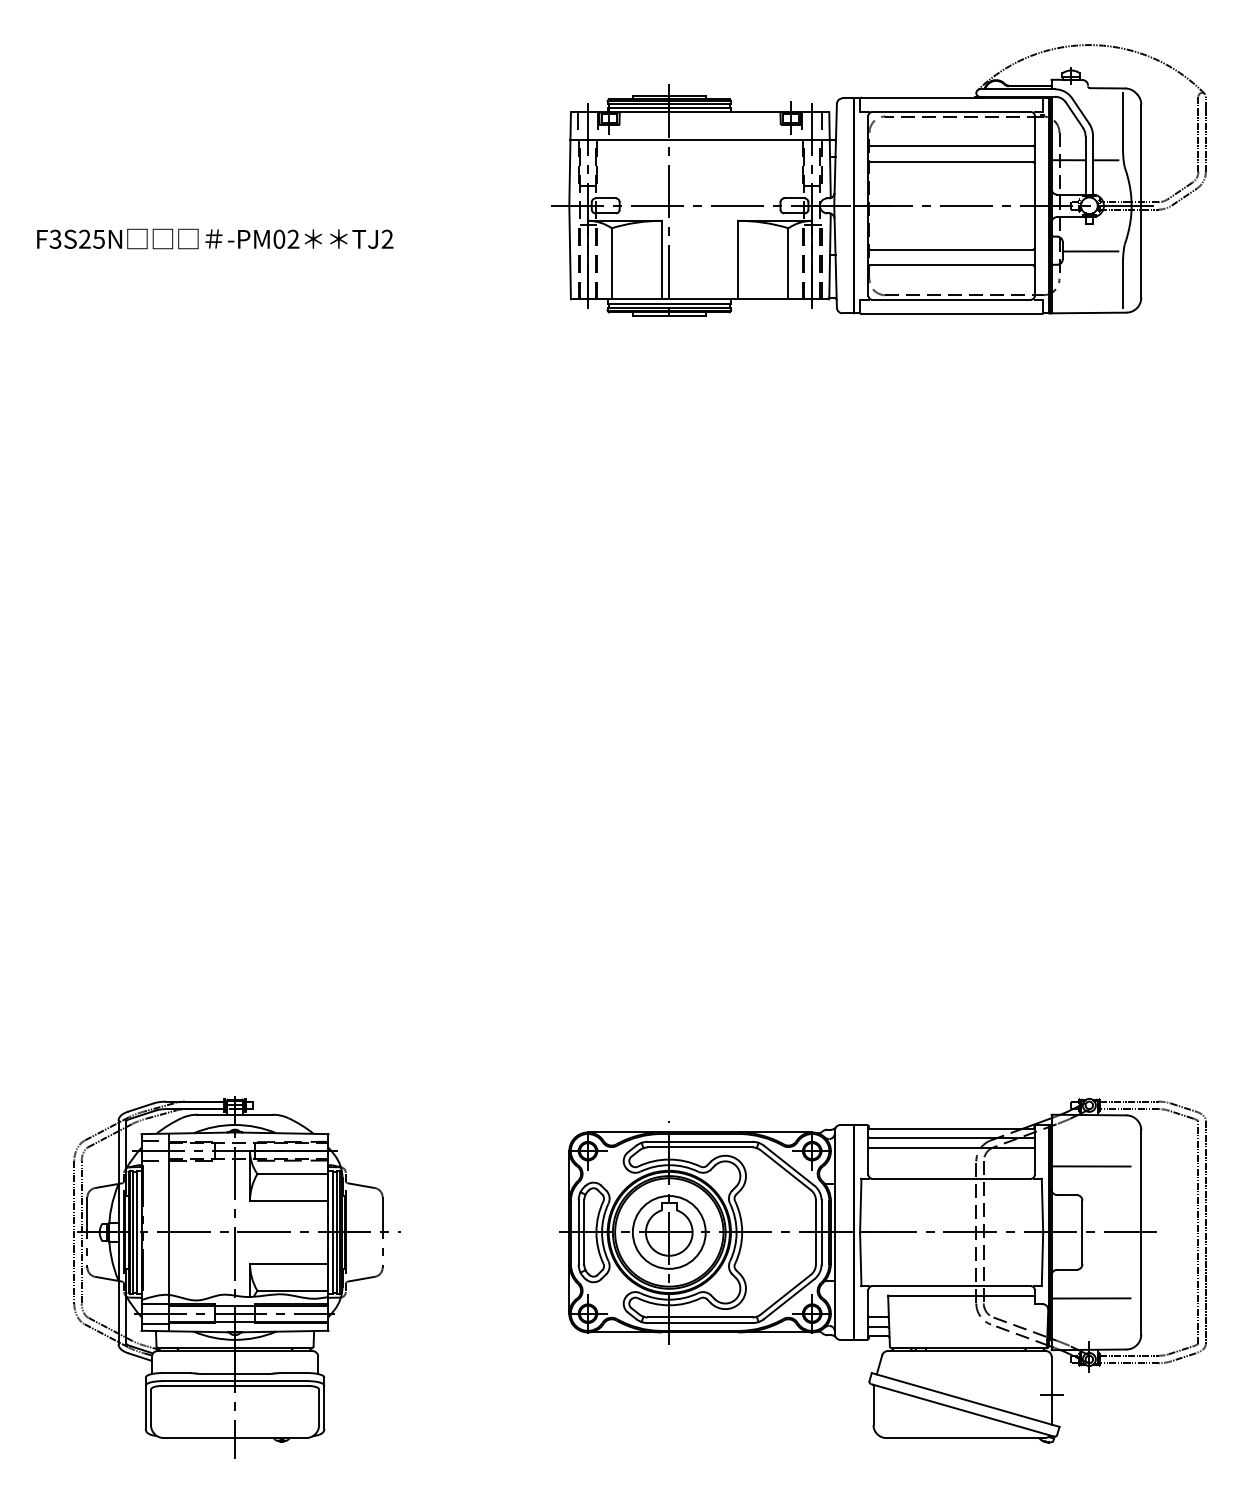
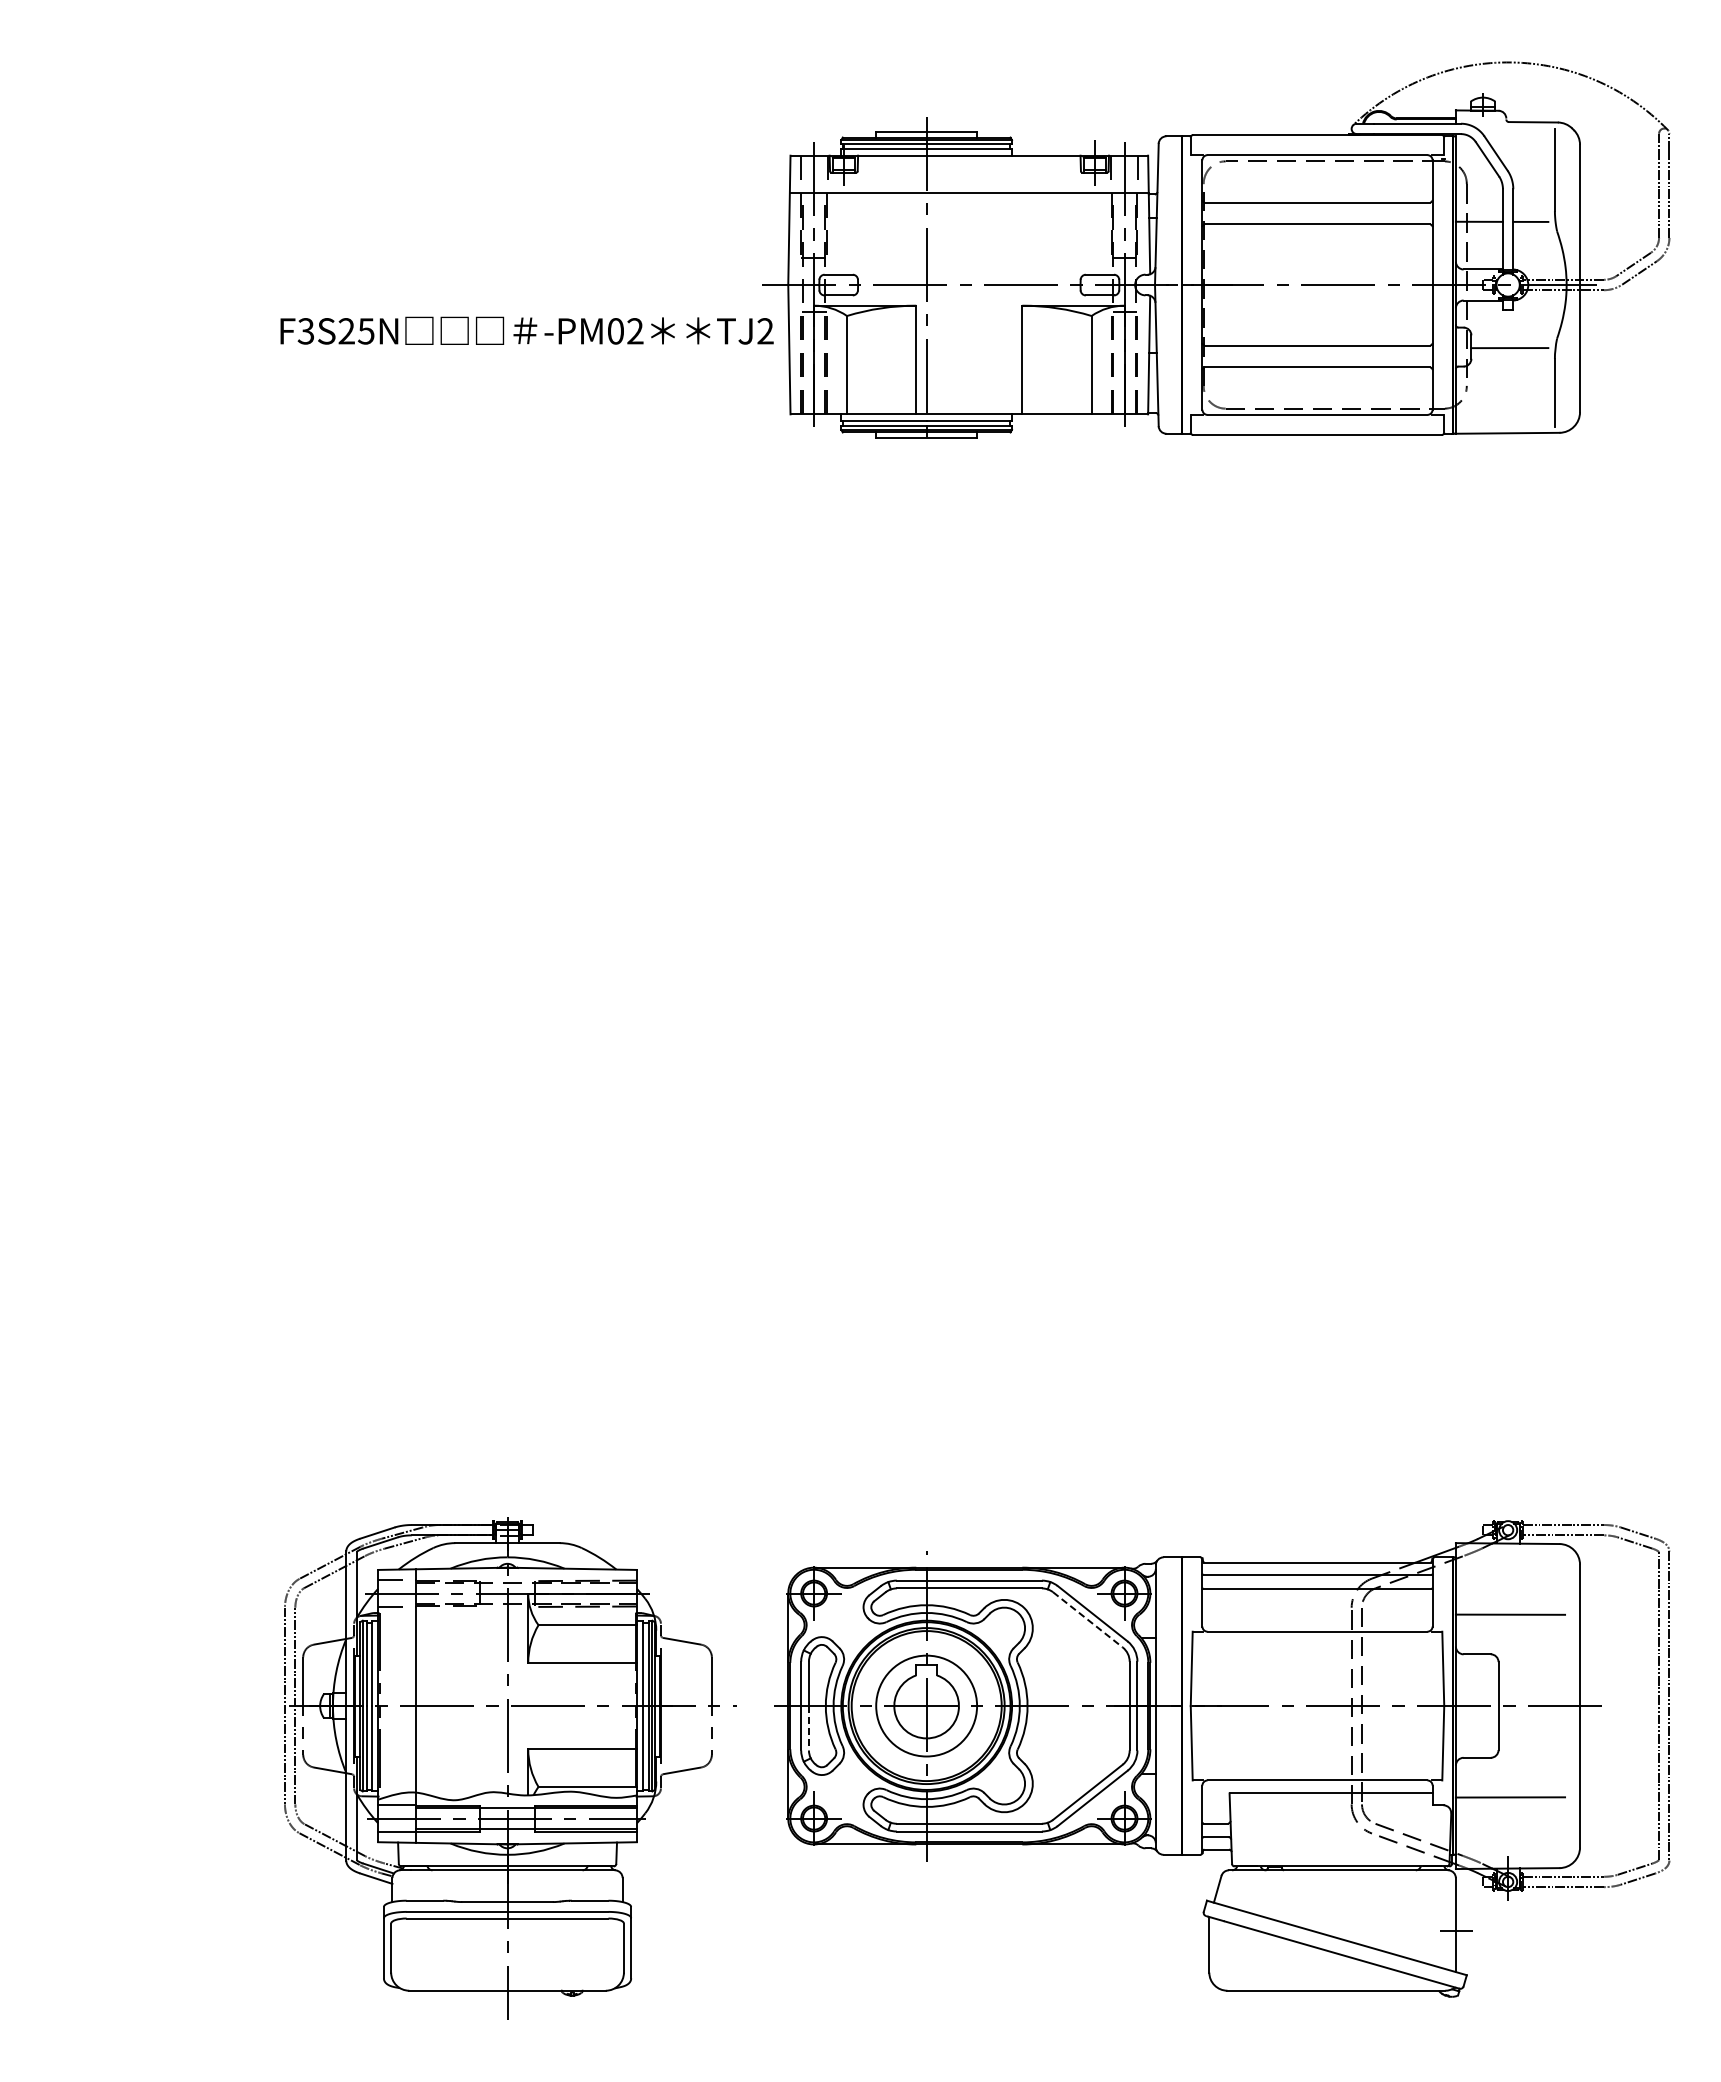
text: (214, 238) -> (526, 330), moved
line: (785, 1169) -> (1087, 1619), solid -> dashed
line: (583, 1248) -> (808, 1728), solid -> dashed
part: (237, 1277) -> (510, 1768), moved

